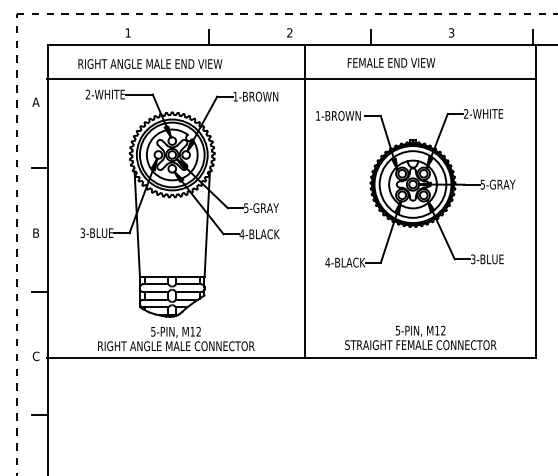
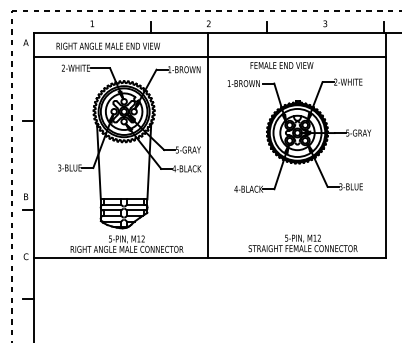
text: (391, 62) -> (282, 65), moved
text: (35, 101) -> (25, 42), moved
line: (304, 201) -> (207, 145), moved
text: (35, 232) -> (25, 196), moved

